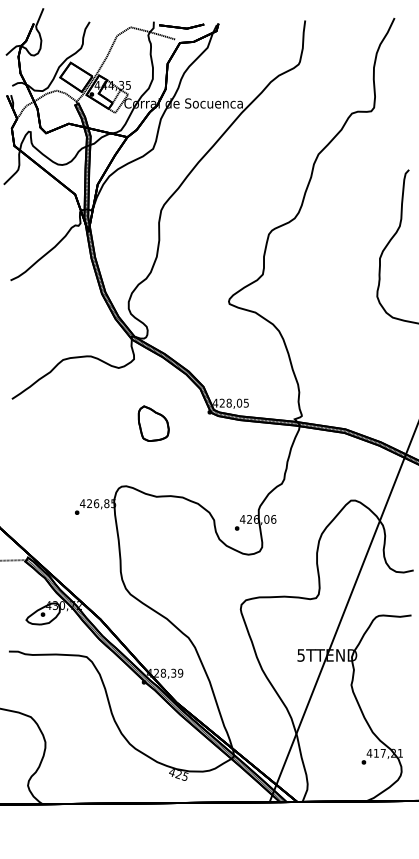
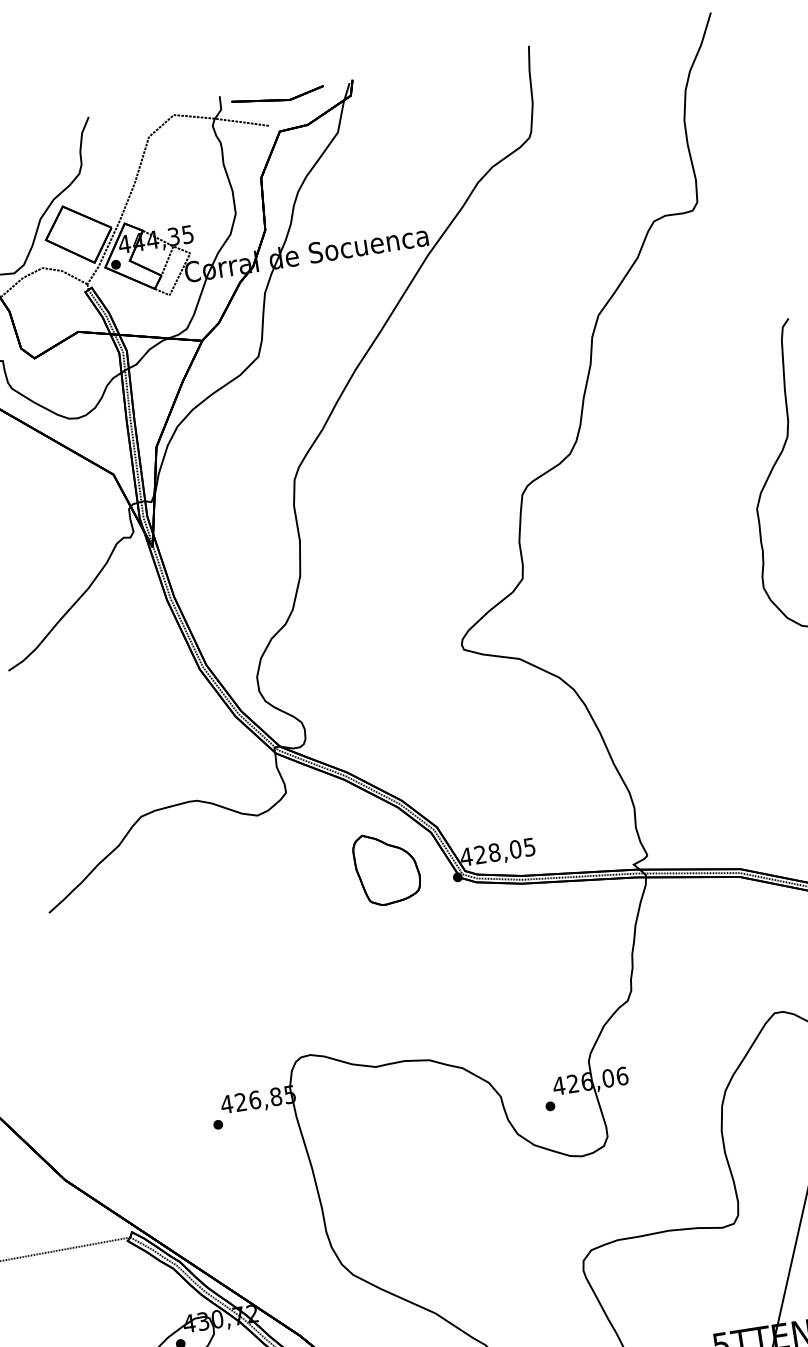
part: (153, 423) -> (386, 867), moved

